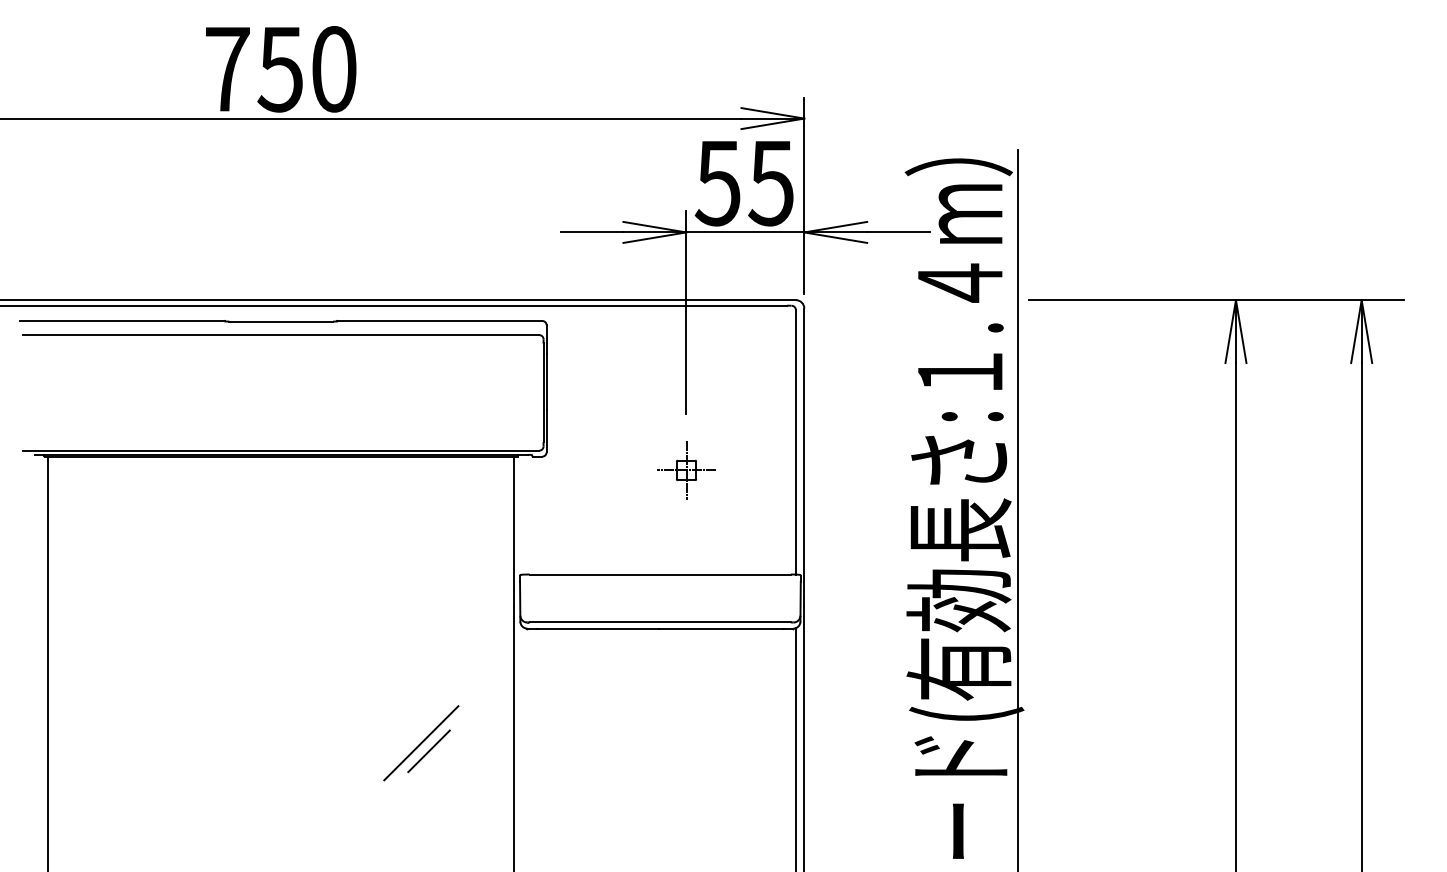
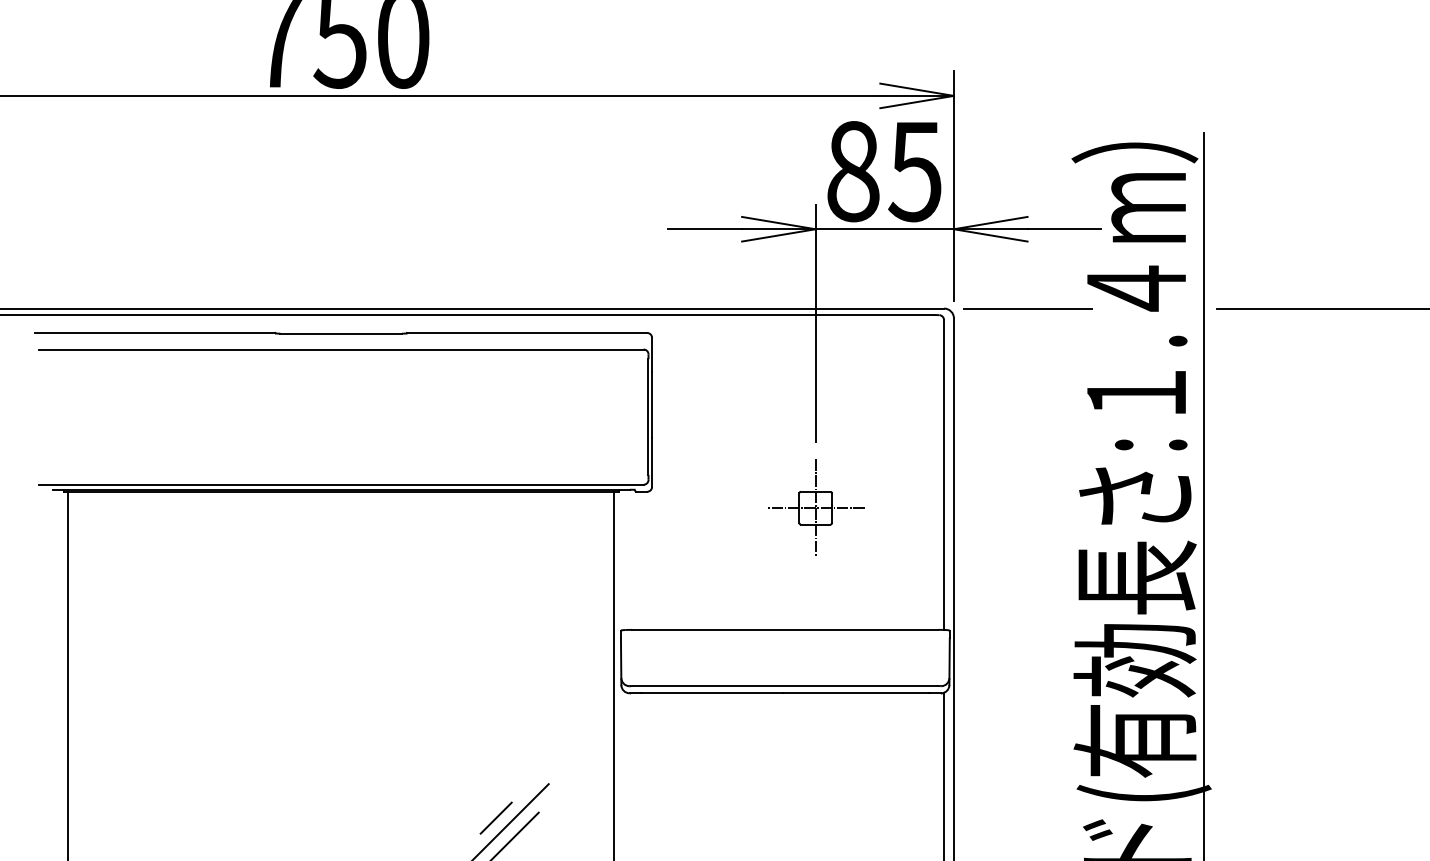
text: (717, 183) -> (852, 171), 55 -> 85
line: (867, 300) -> (1027, 308), added
part: (686, 469) -> (815, 506), size x1.43
line: (413, 735) -> (496, 818), added

